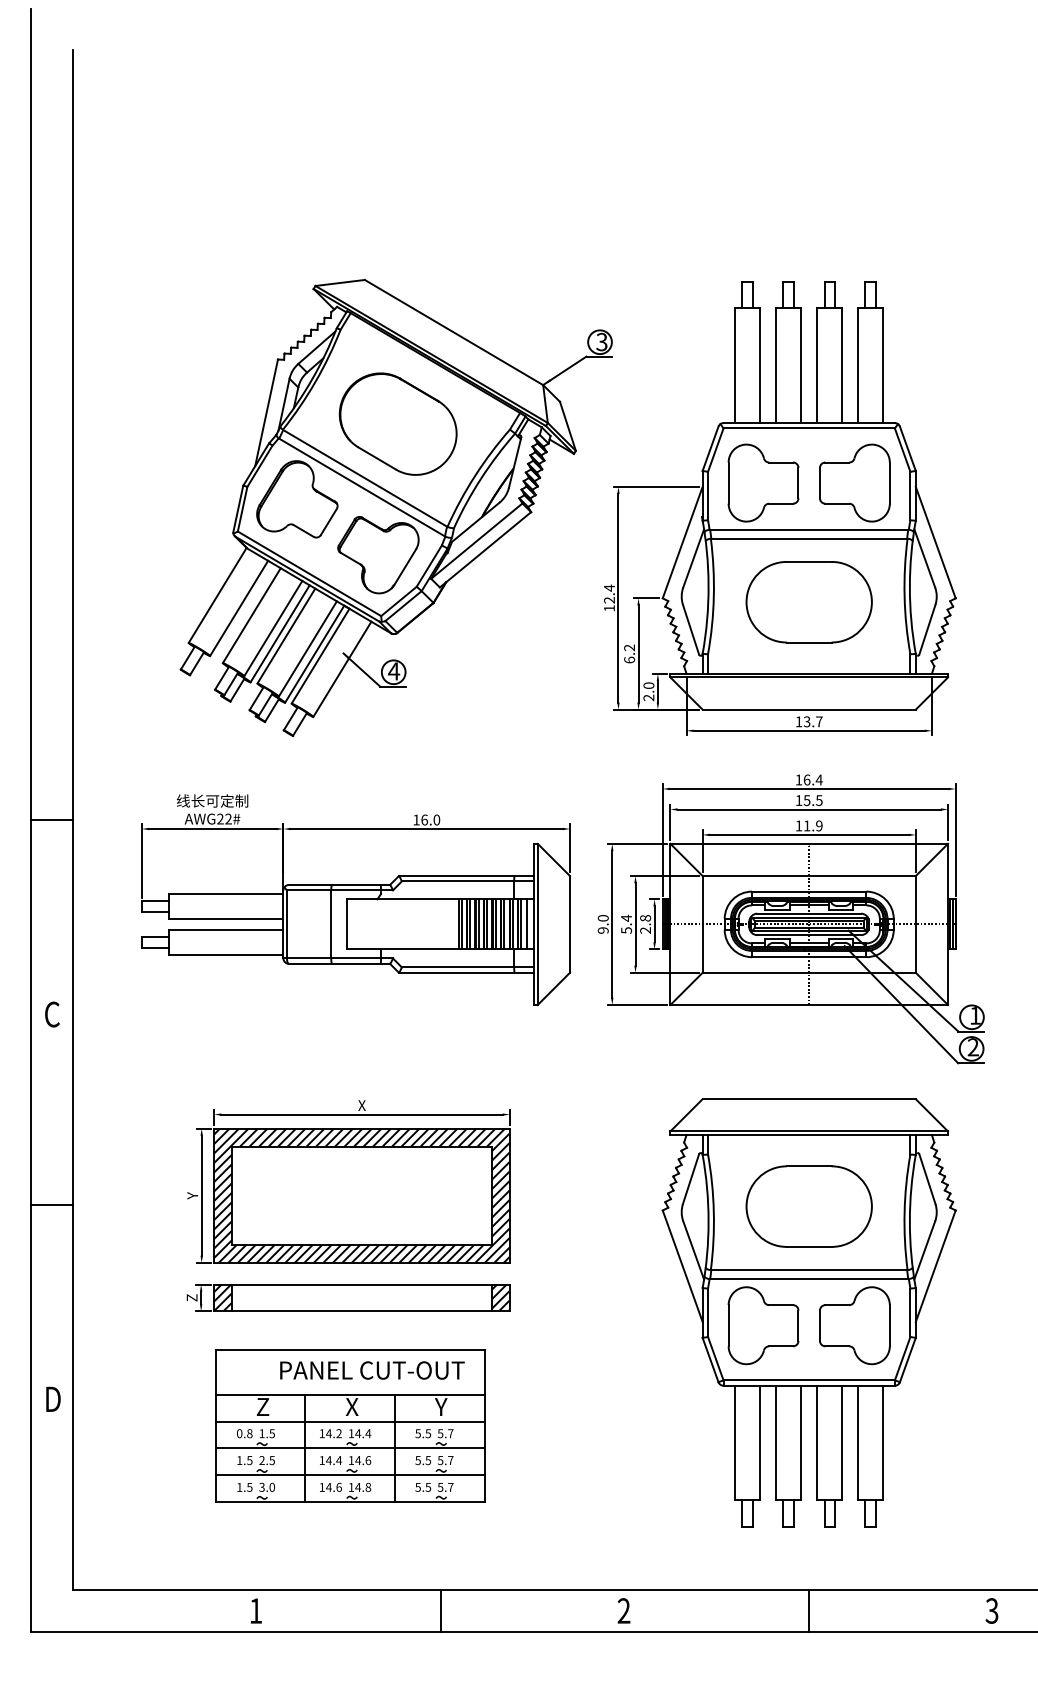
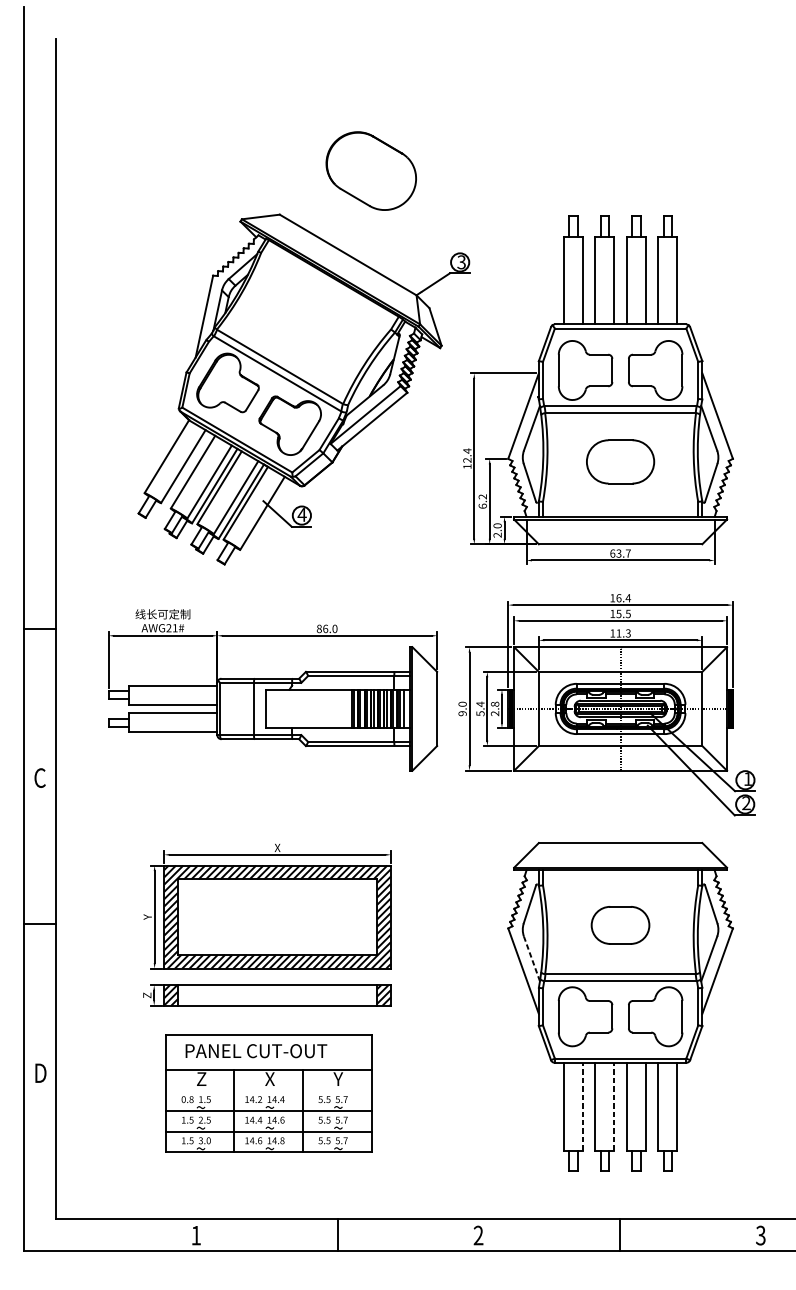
part: (397, 423) -> (370, 170), moved
part: (808, 602) -> (620, 462), size x0.7
text: (798, 721) -> (612, 553), 13.7 -> 63.7
text: (228, 818) -> (175, 627), AWG22# -> AWG21#
text: (416, 819) -> (319, 628), 16.0 -> 86.0
text: (819, 825) -> (628, 633), 11.9 -> 11.3
part: (808, 1206) -> (620, 925), size x0.6
line: (693, 1250) -> (531, 959), solid -> dashed
text: (372, 1370) -> (256, 1051), moved
line: (349, 1421) -> (267, 1090), removed
line: (760, 1442) -> (583, 1106), solid -> dashed
line: (801, 1442) -> (614, 1106), solid -> dashed

